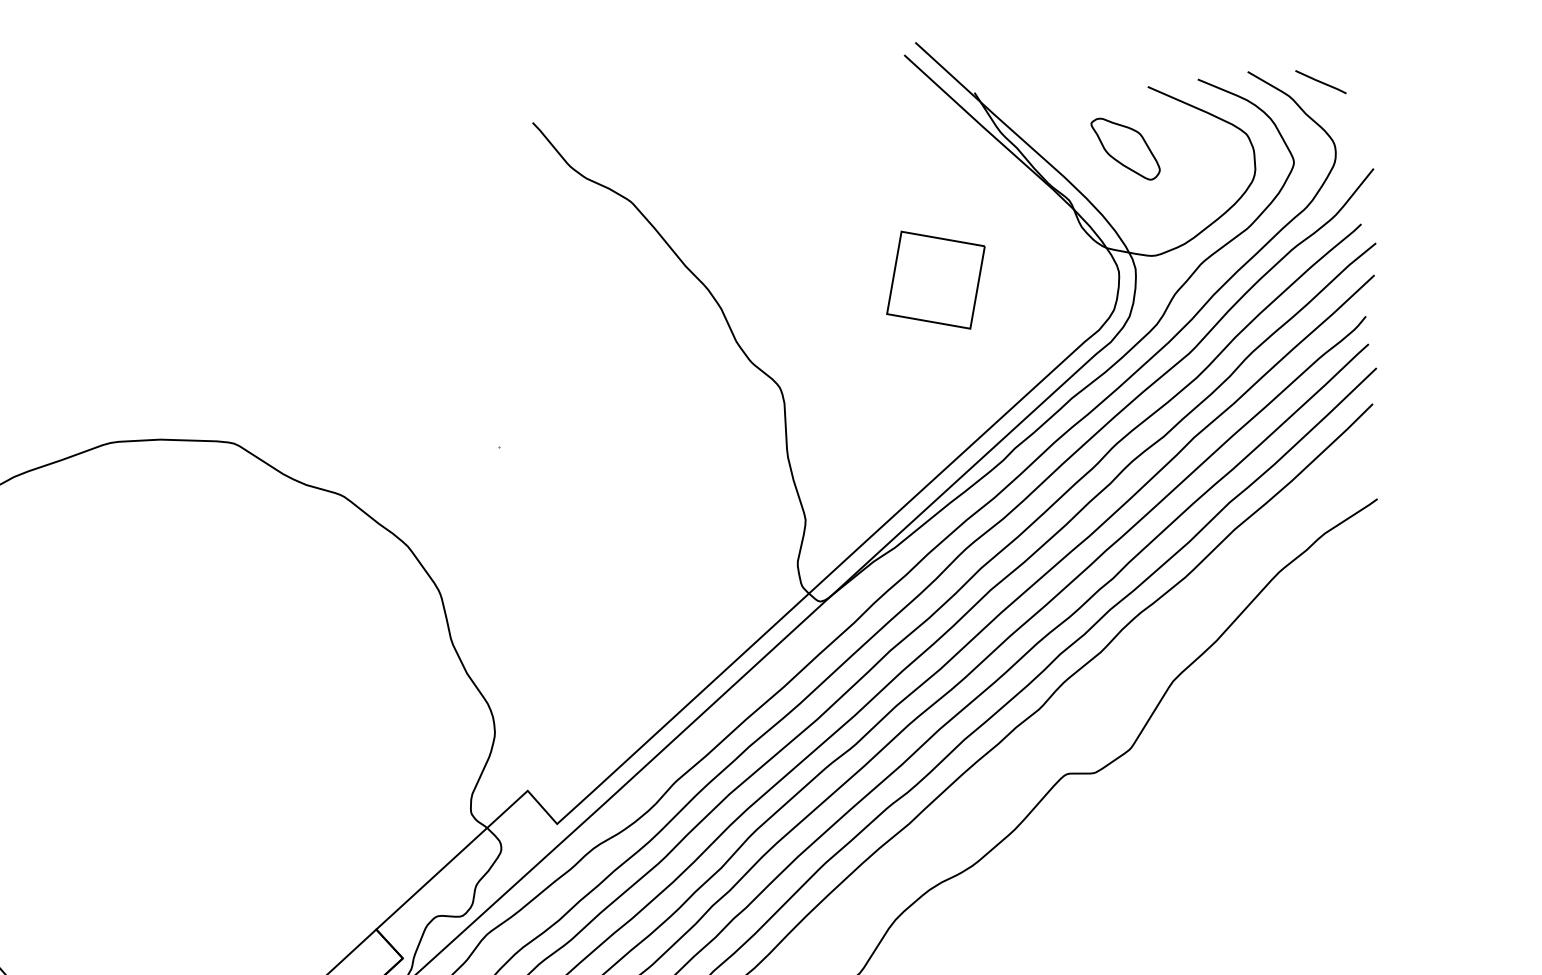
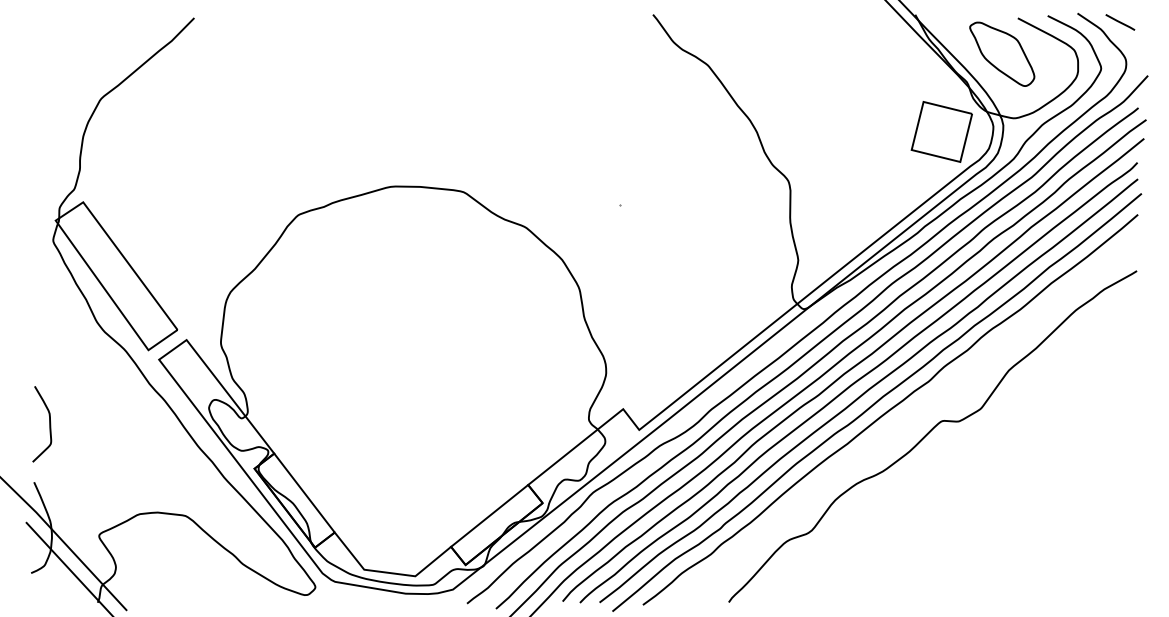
part: (1125, 147) -> (1002, 53), size x1.67
part: (935, 279) -> (941, 131), moved

